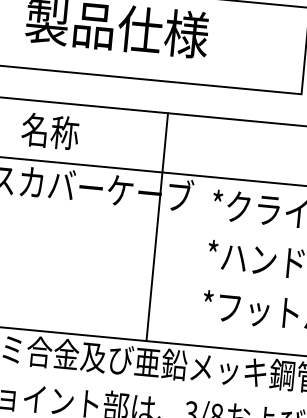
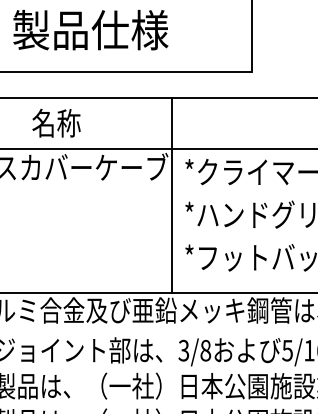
text: (50, 130) -> (56, 122), moved
line: (157, 227) -> (172, 195), moved

